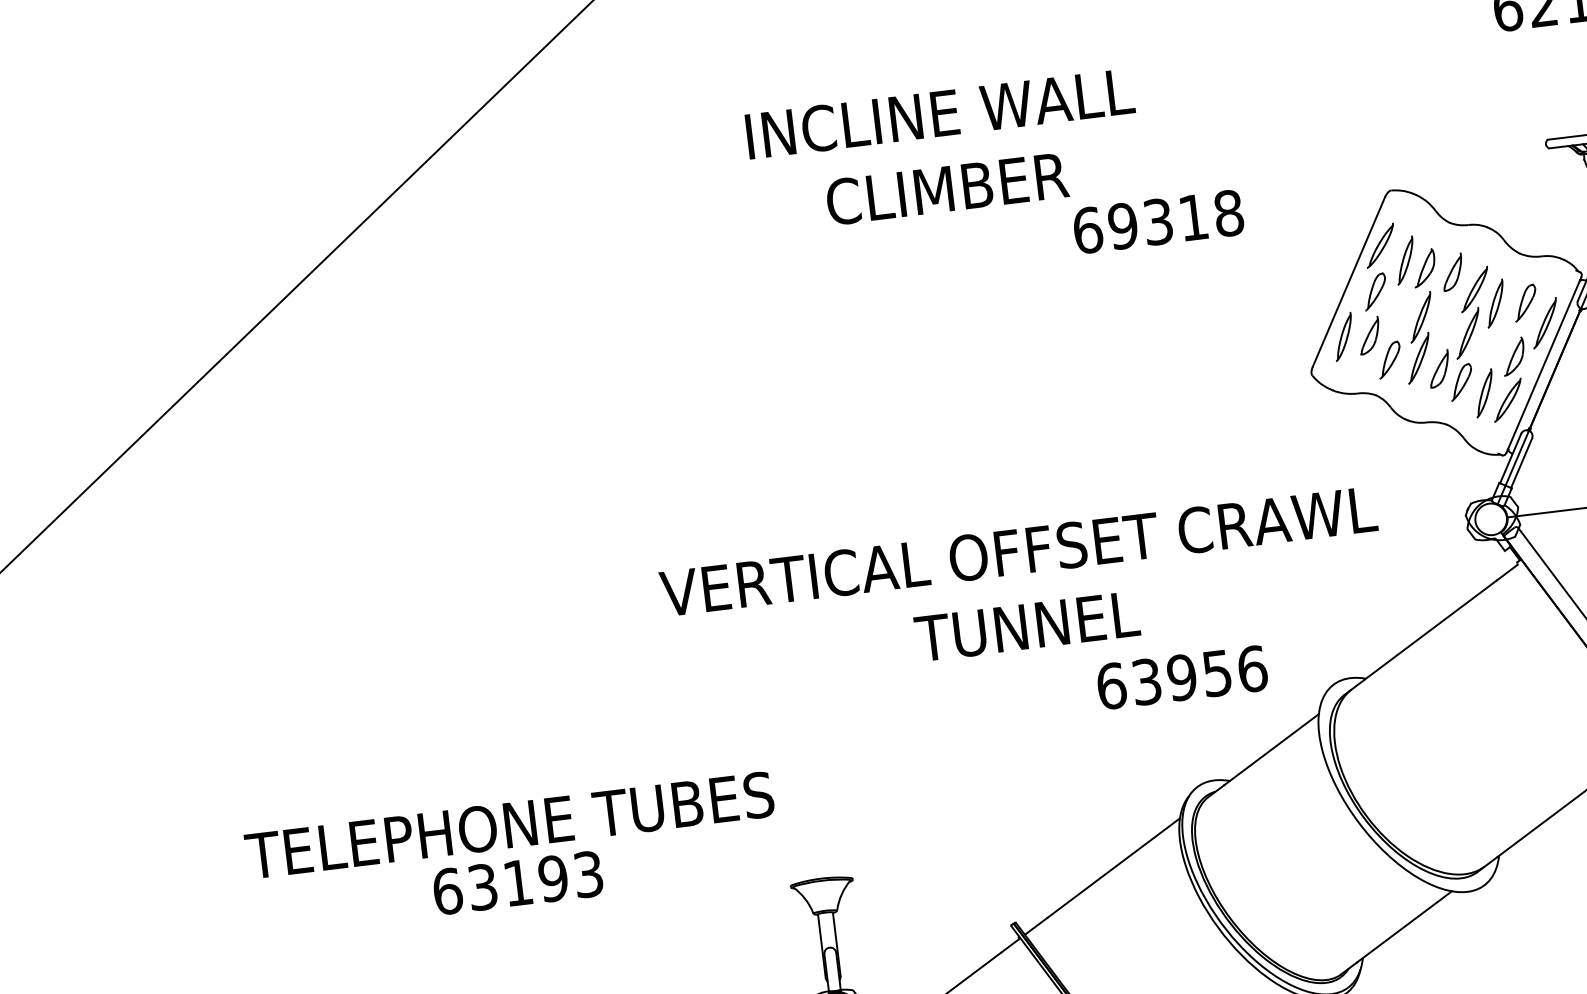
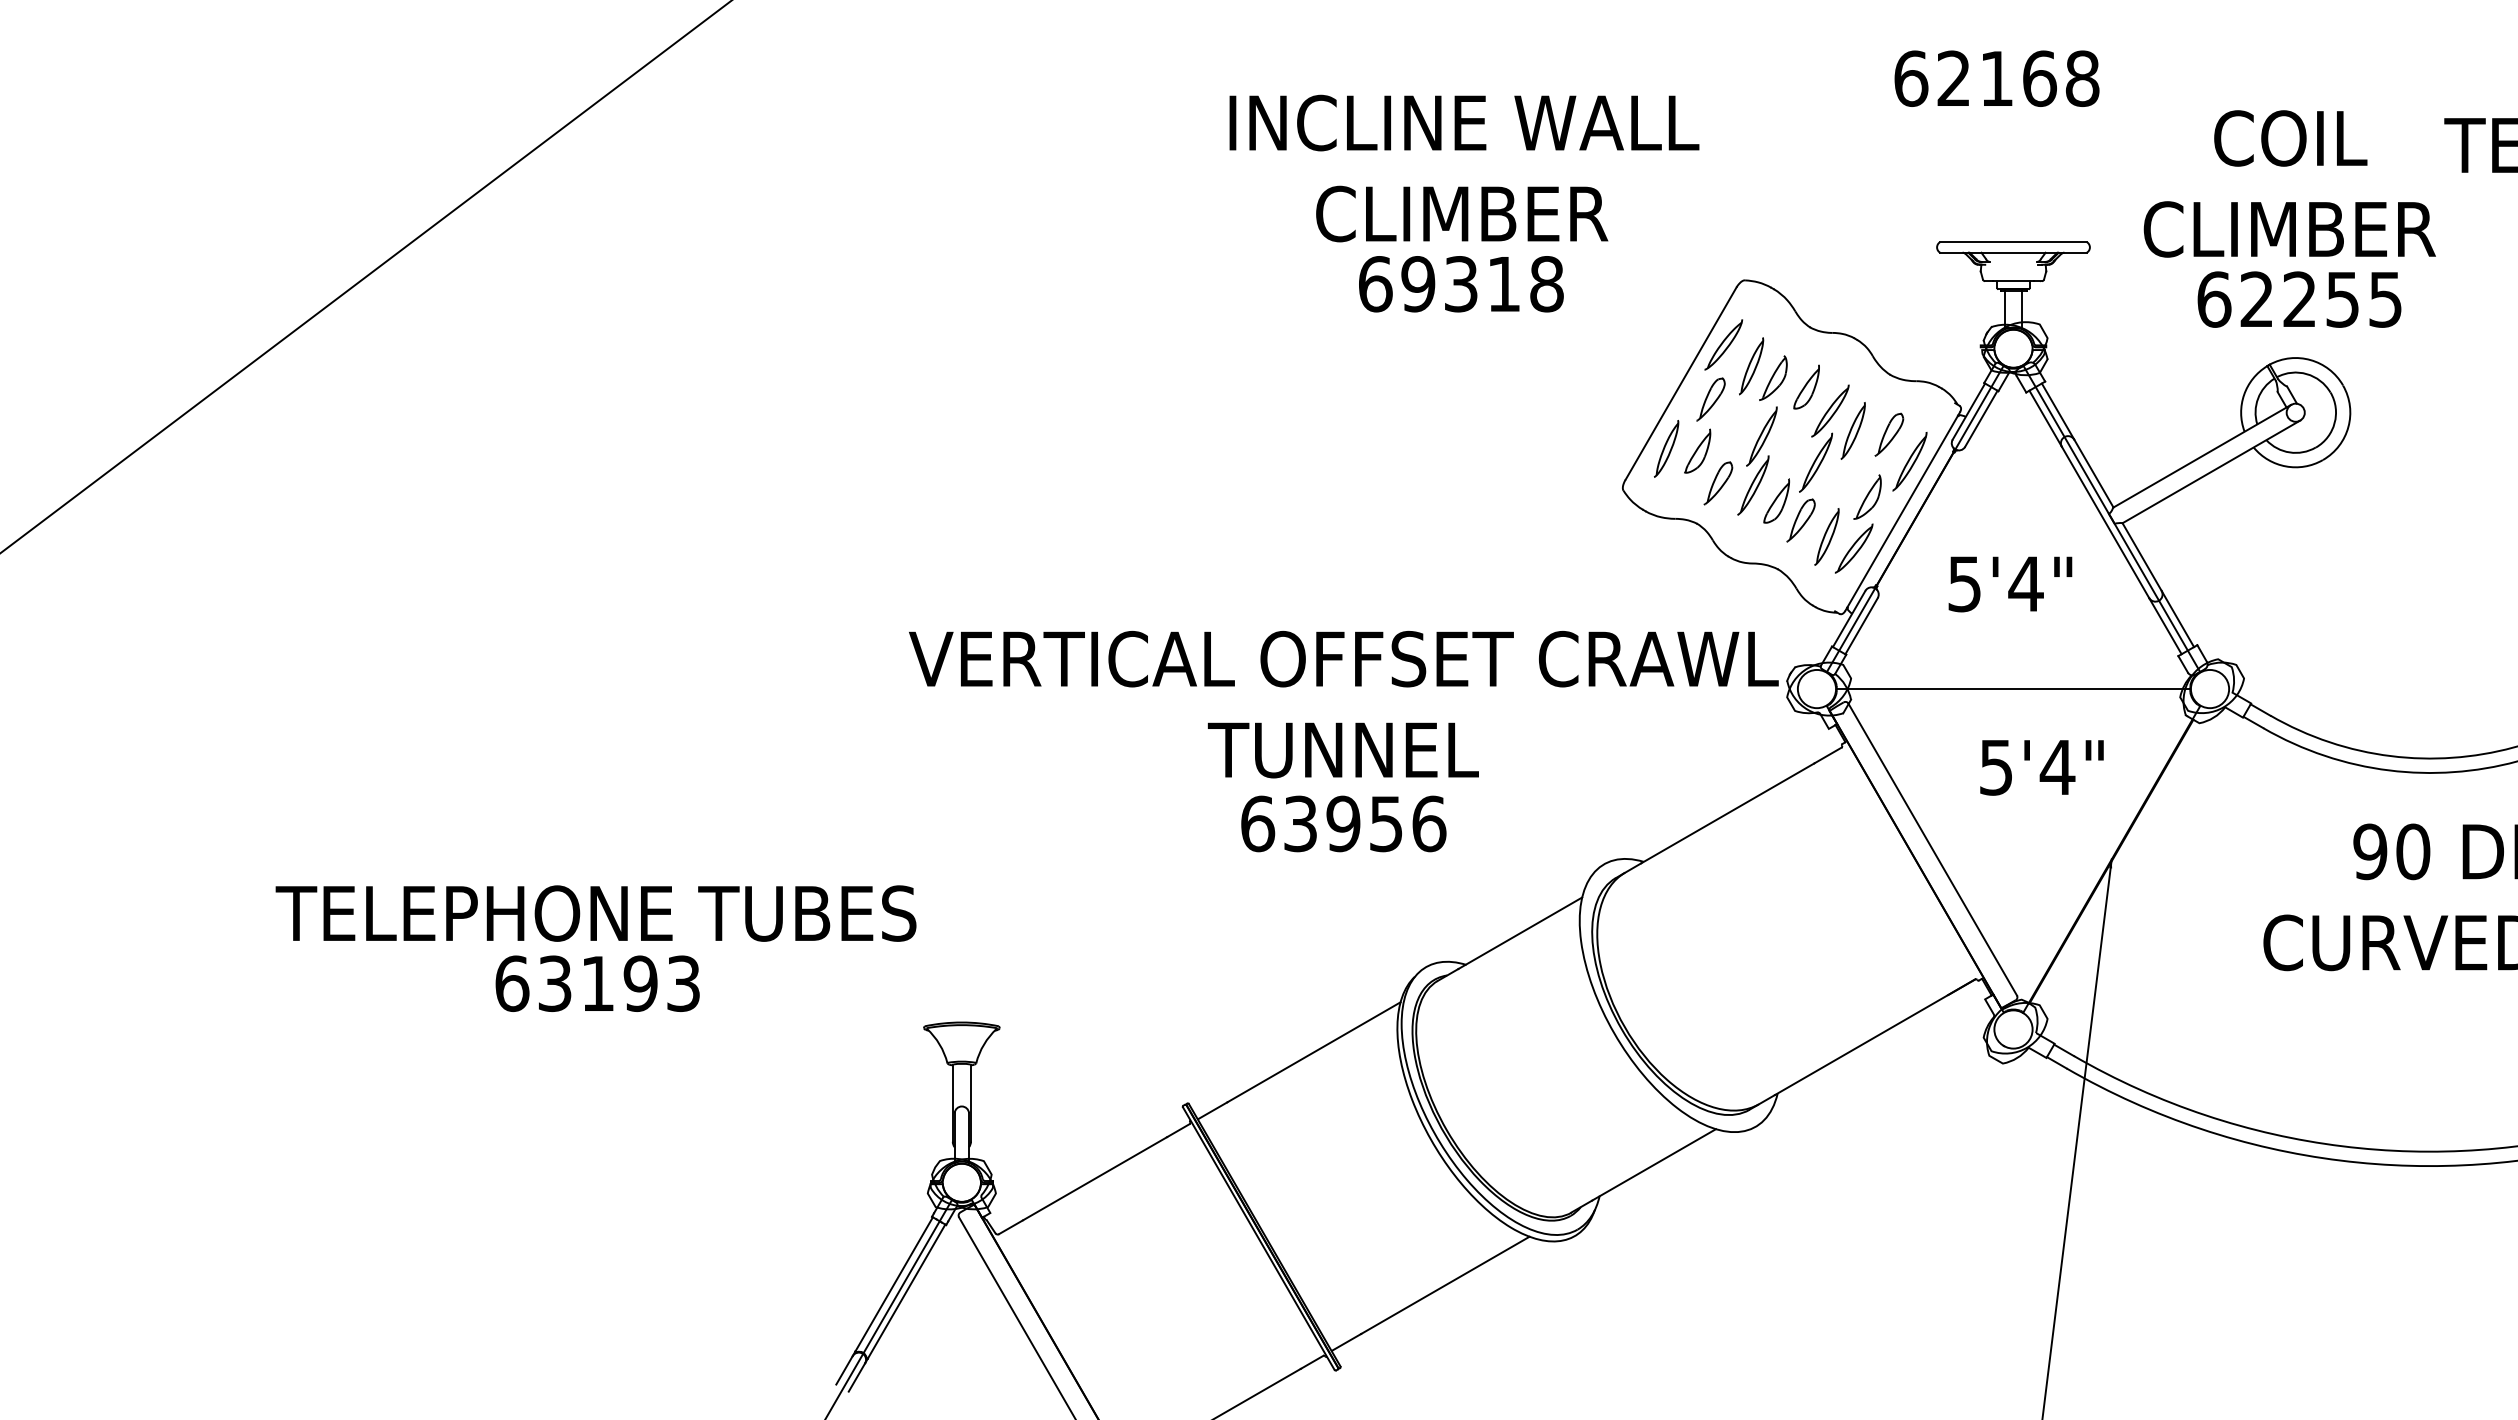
text: (944, 151) -> (1464, 168), moved
text: (1022, 588) -> (1343, 704), moved
text: (1182, 677) -> (1343, 823), moved

